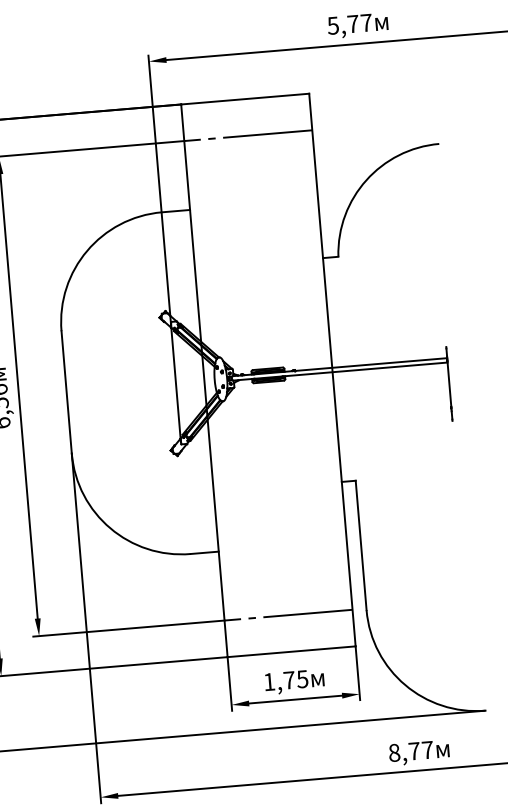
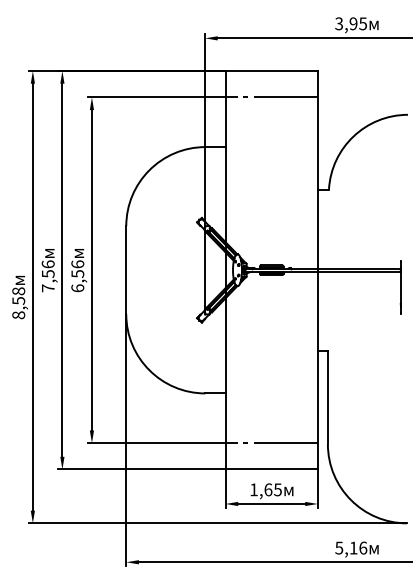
text: (350, 23) -> (351, 23), 5,77 -> 3,95
text: (289, 679) -> (268, 489), 1,75 -> 1,65
text: (411, 750) -> (351, 547), 8,77 -> 5,16

